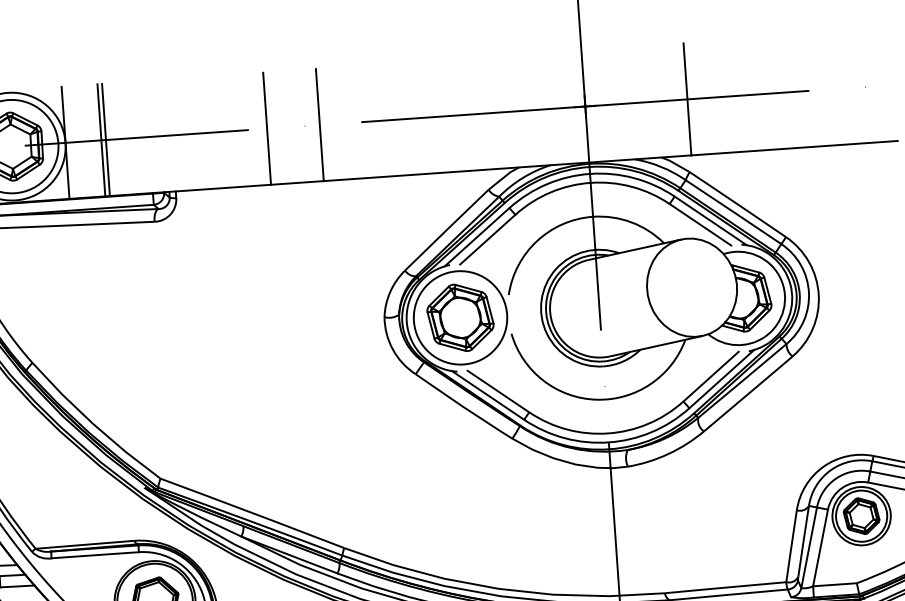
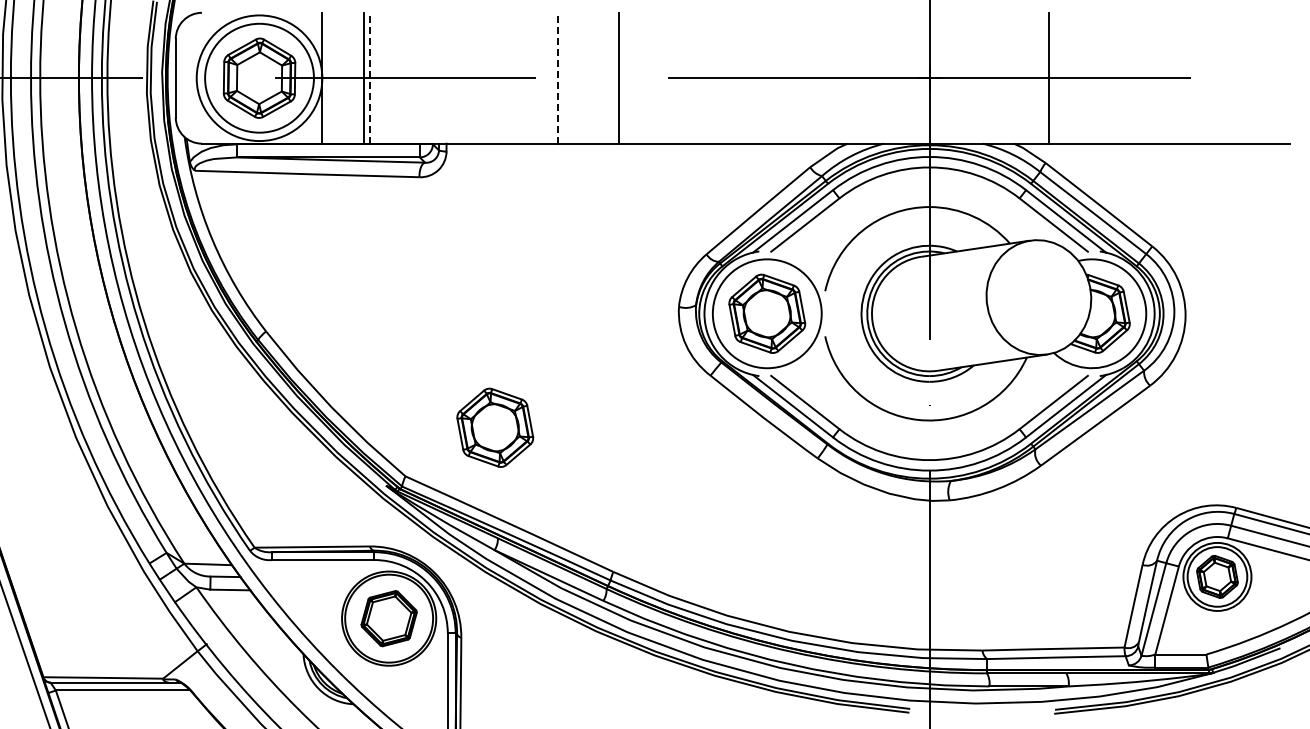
line: (266, 128) -> (557, 77), solid -> dashed
line: (105, 139) -> (369, 77), solid -> dashed
part: (234, 431) -> (495, 427), added

